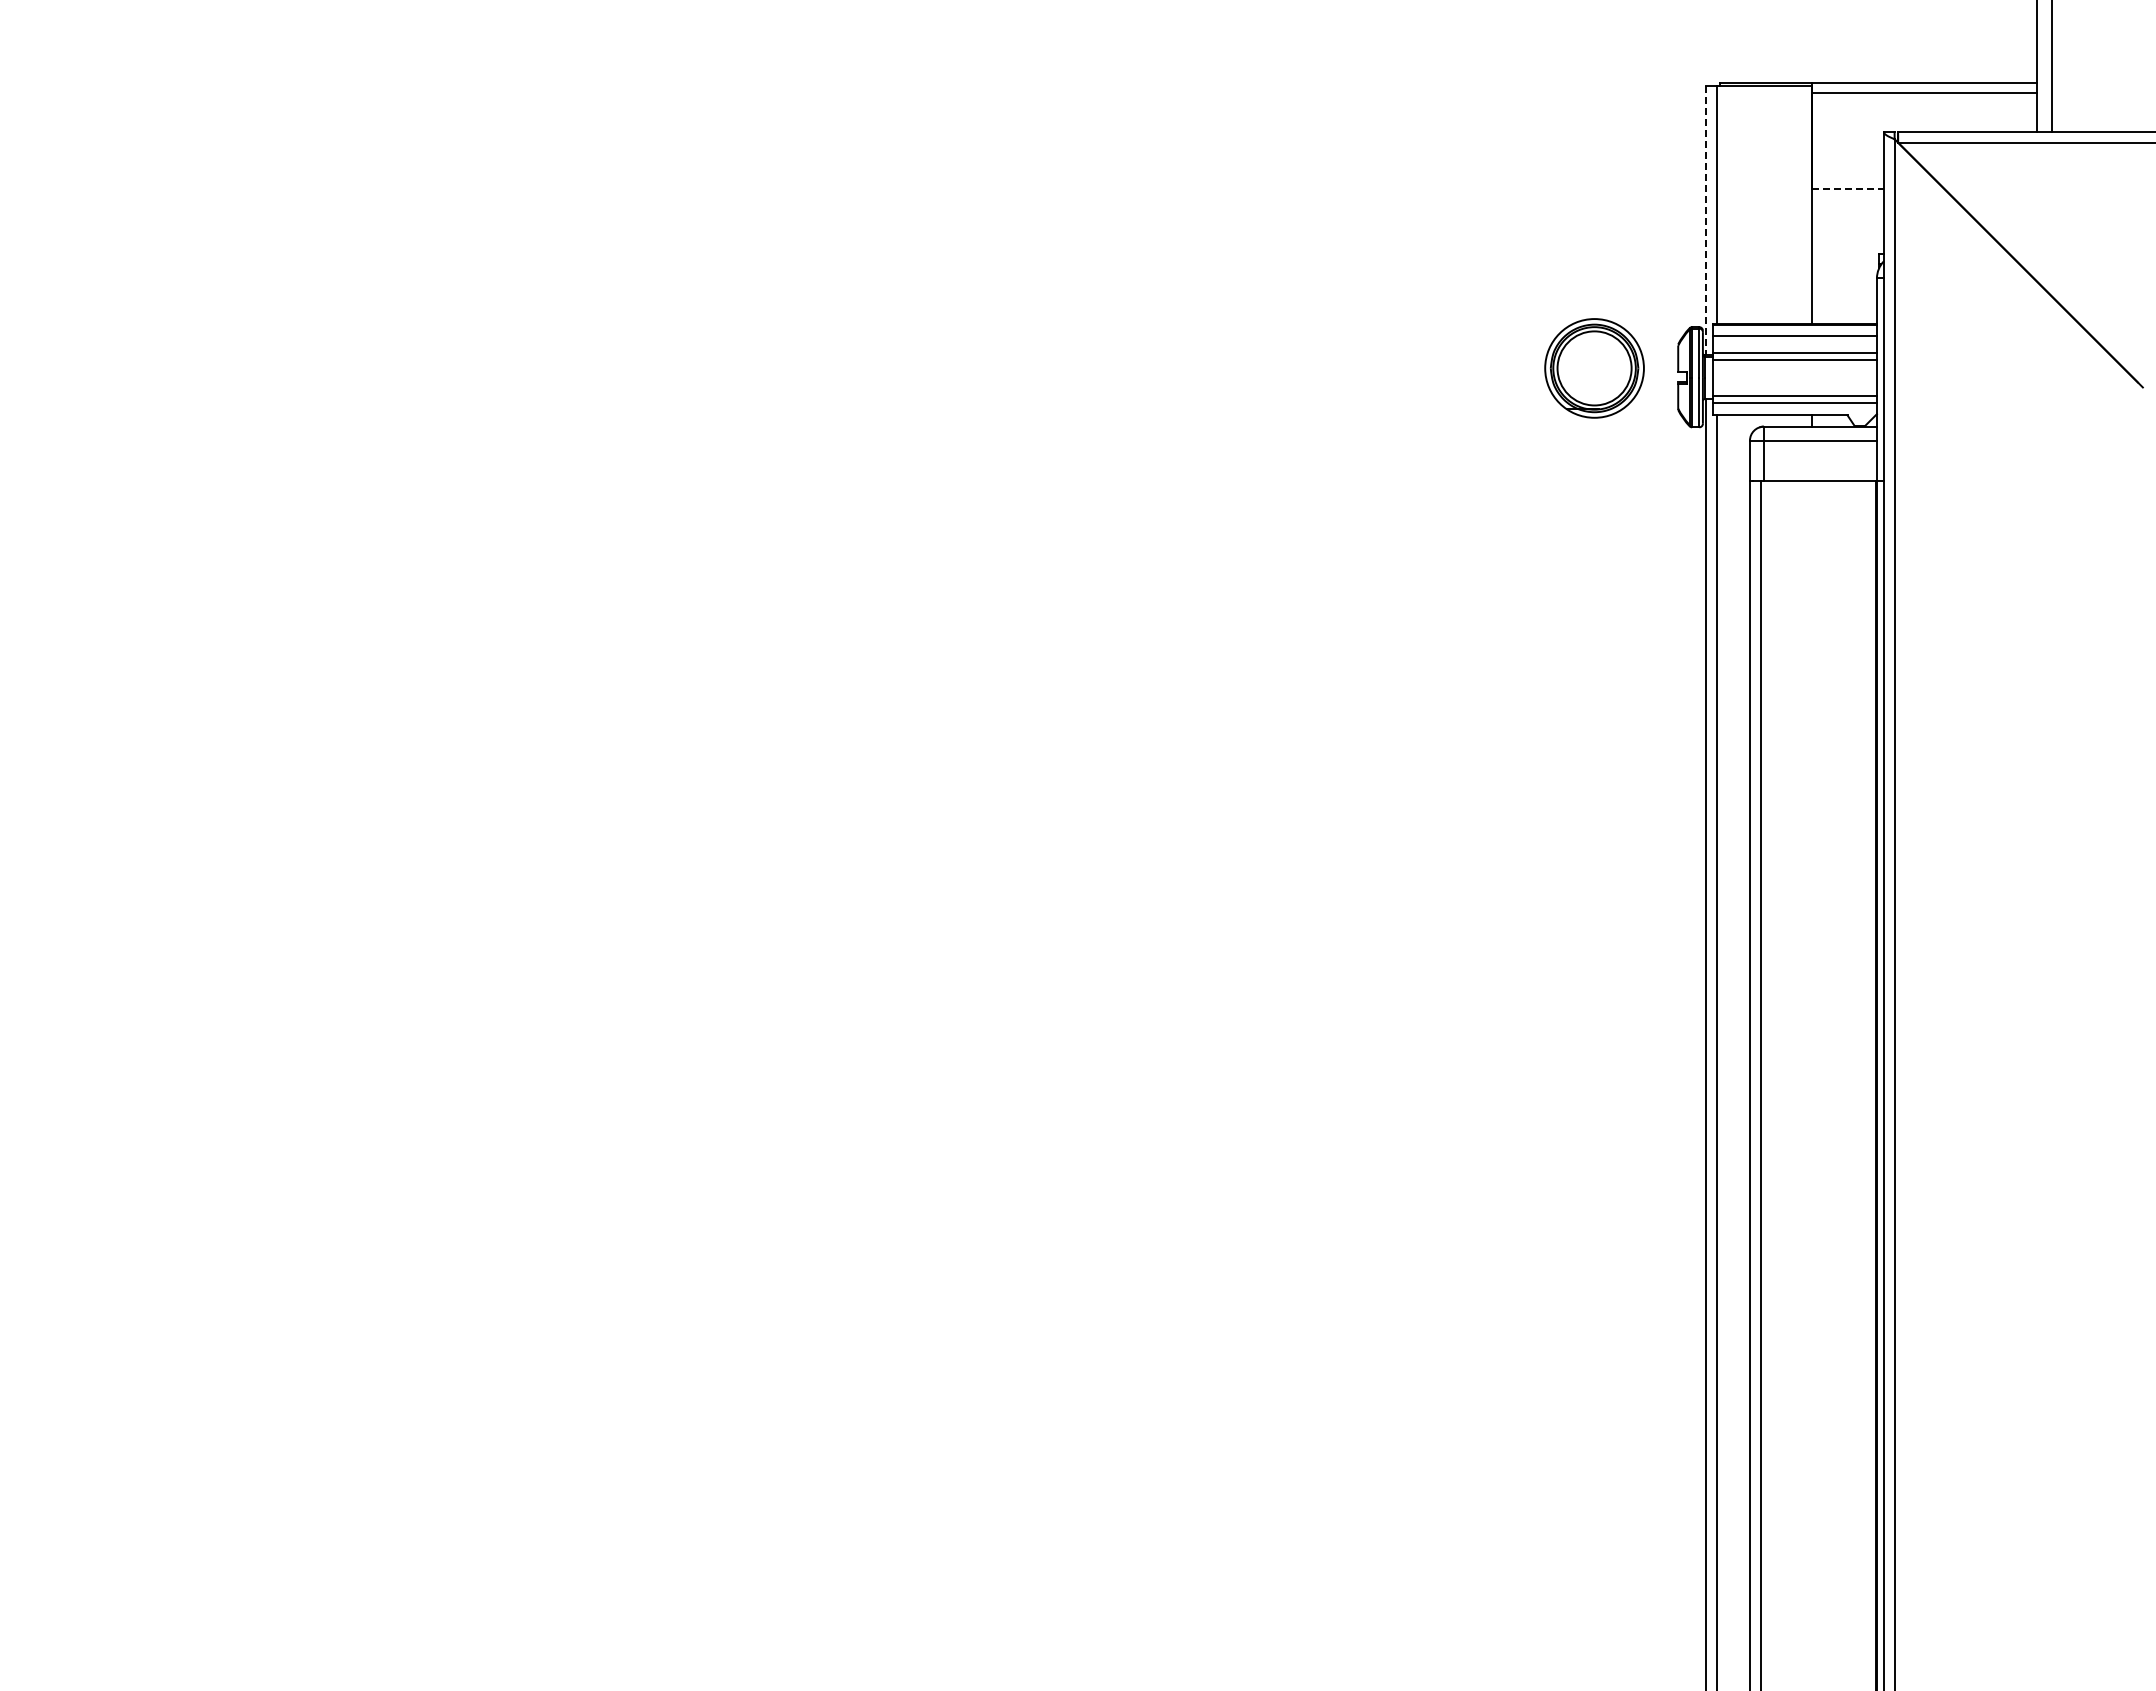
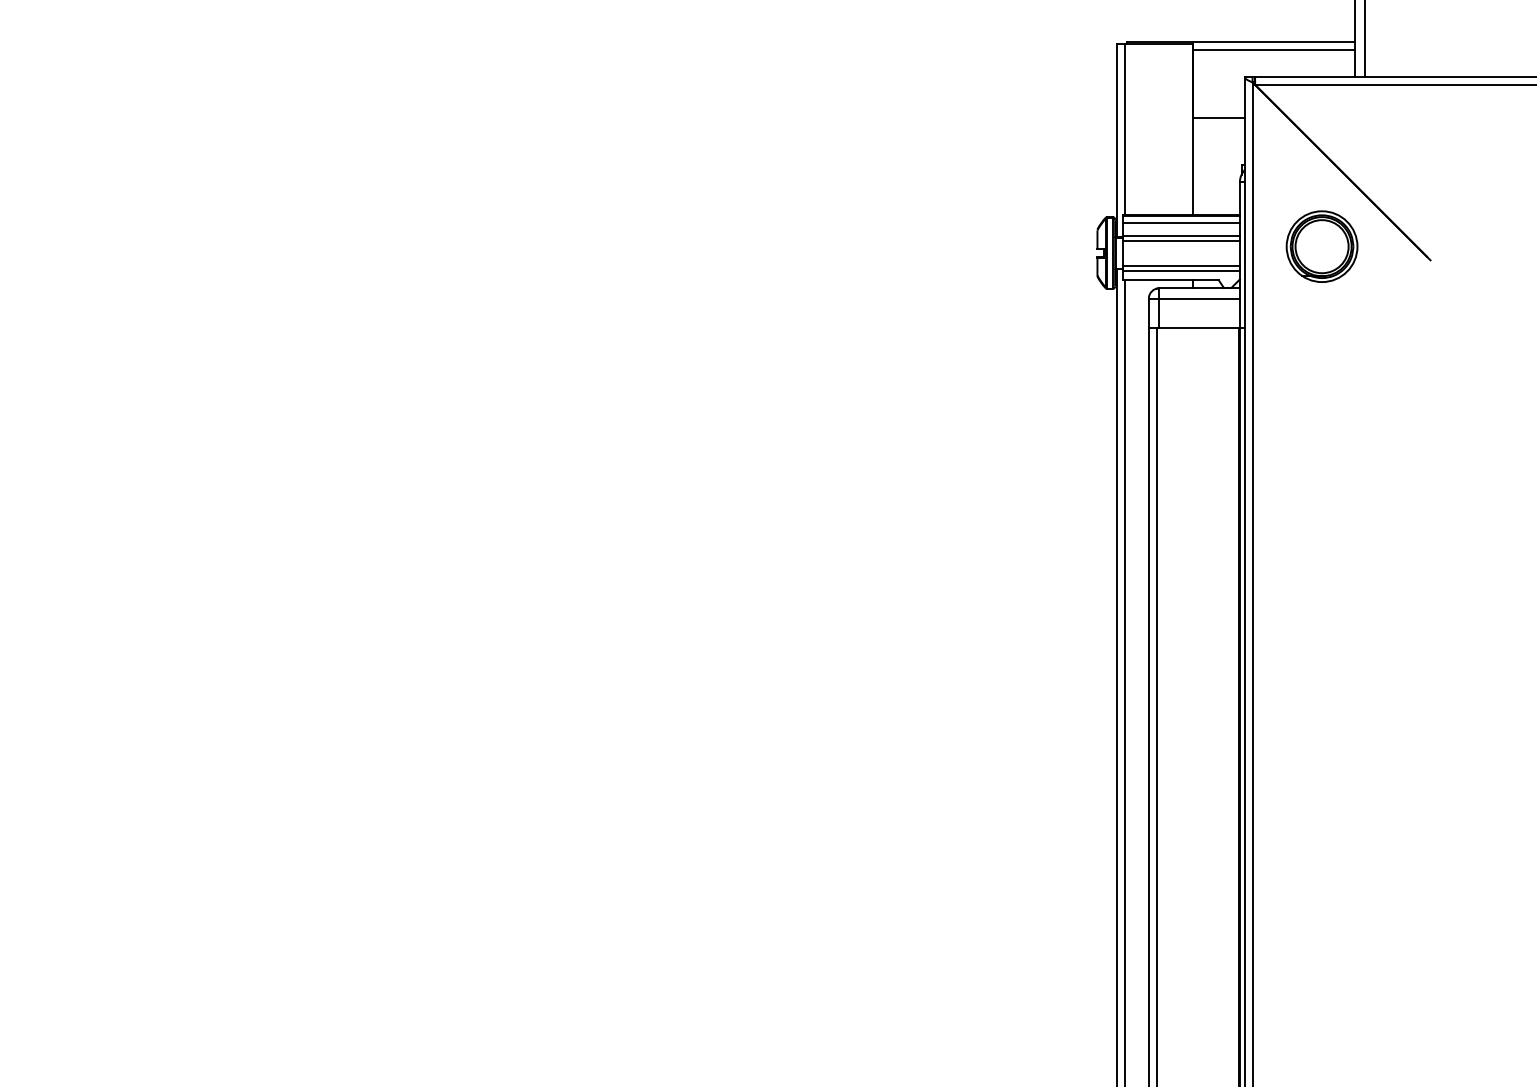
line: (1848, 188) -> (1219, 117), dashed -> solid
line: (1705, 220) -> (1117, 140), dashed -> solid
part: (1594, 368) -> (1322, 246), moved

